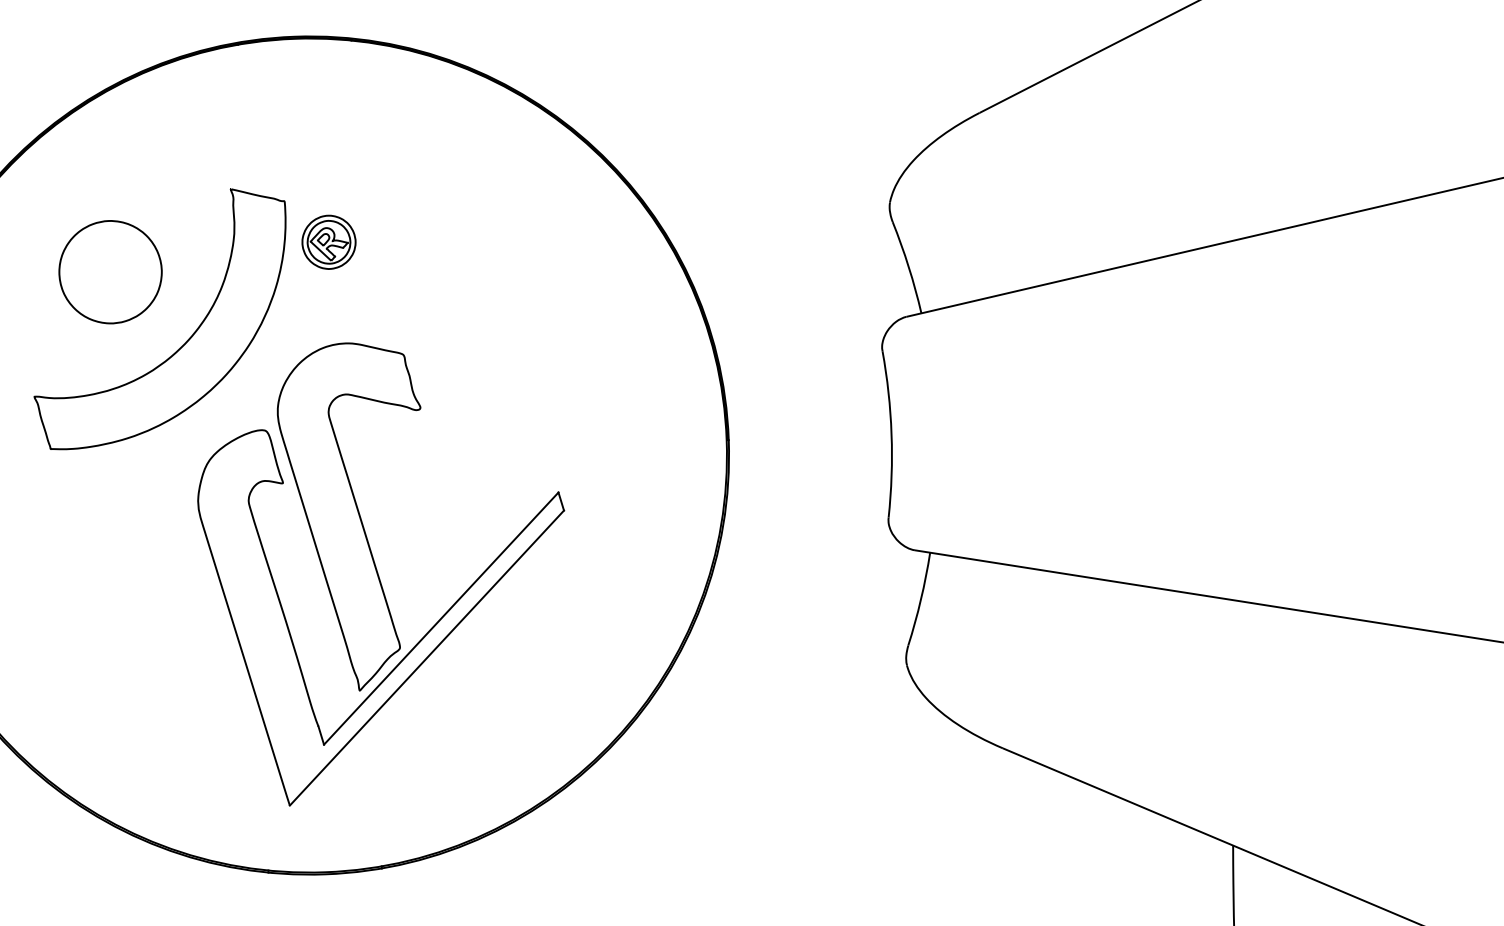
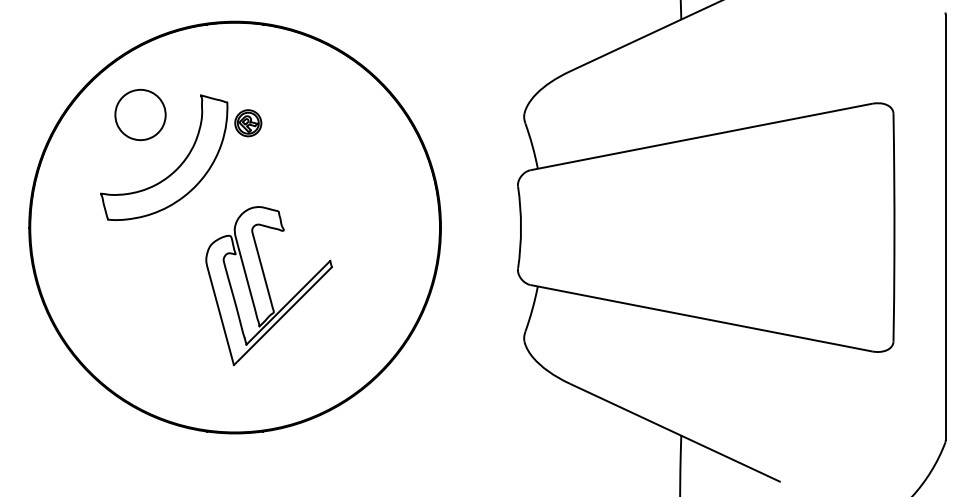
part: (110, 271) -> (140, 114), moved
part: (382, 570) -> (268, 285), size x0.7

